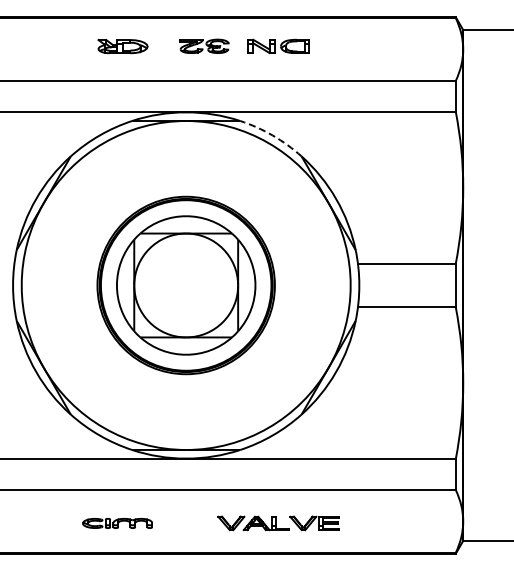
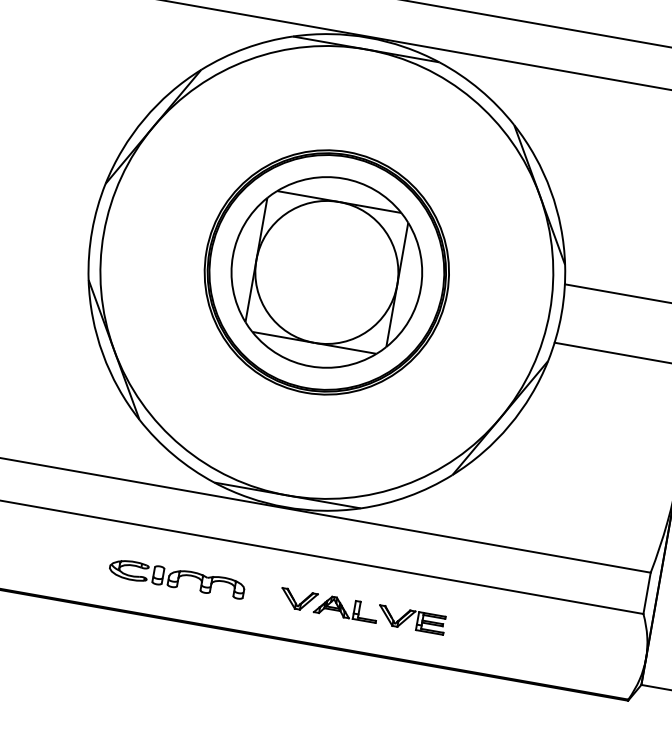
arc: (272, 135) -> (479, 89), dashed -> solid
part: (117, 523) -> (176, 578), size x1.43
part: (278, 523) -> (362, 611), moved

